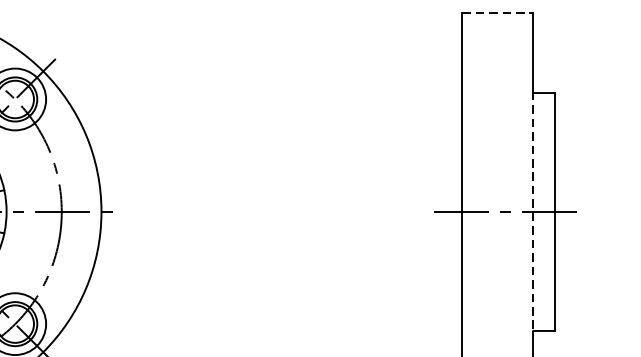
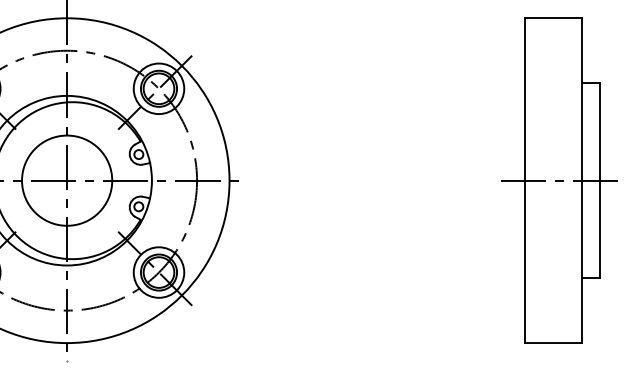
line: (497, 13) -> (553, 18), dashed -> solid
line: (533, 212) -> (582, 181), dashed -> solid

